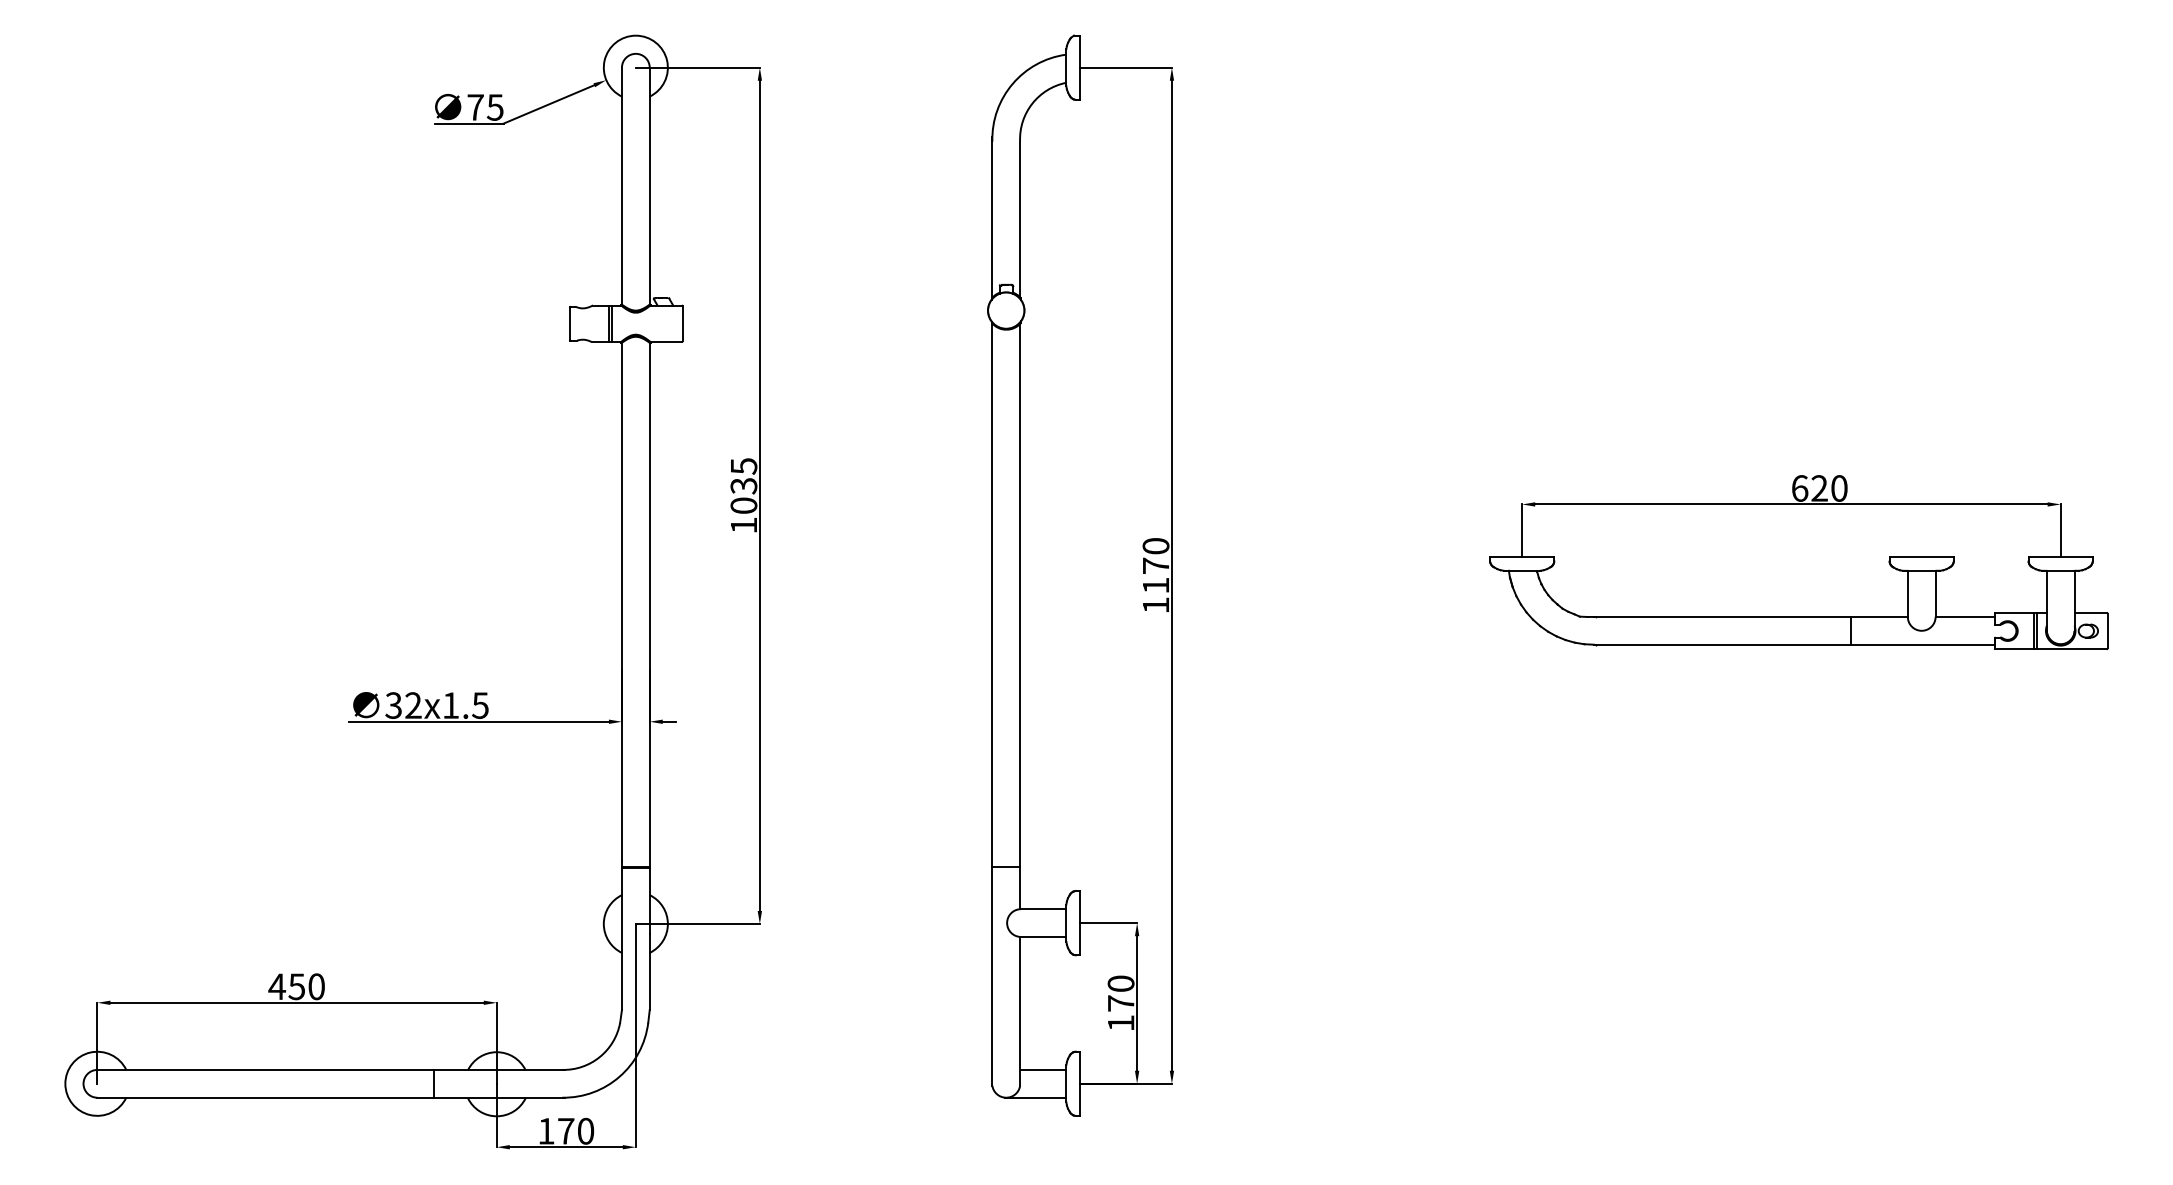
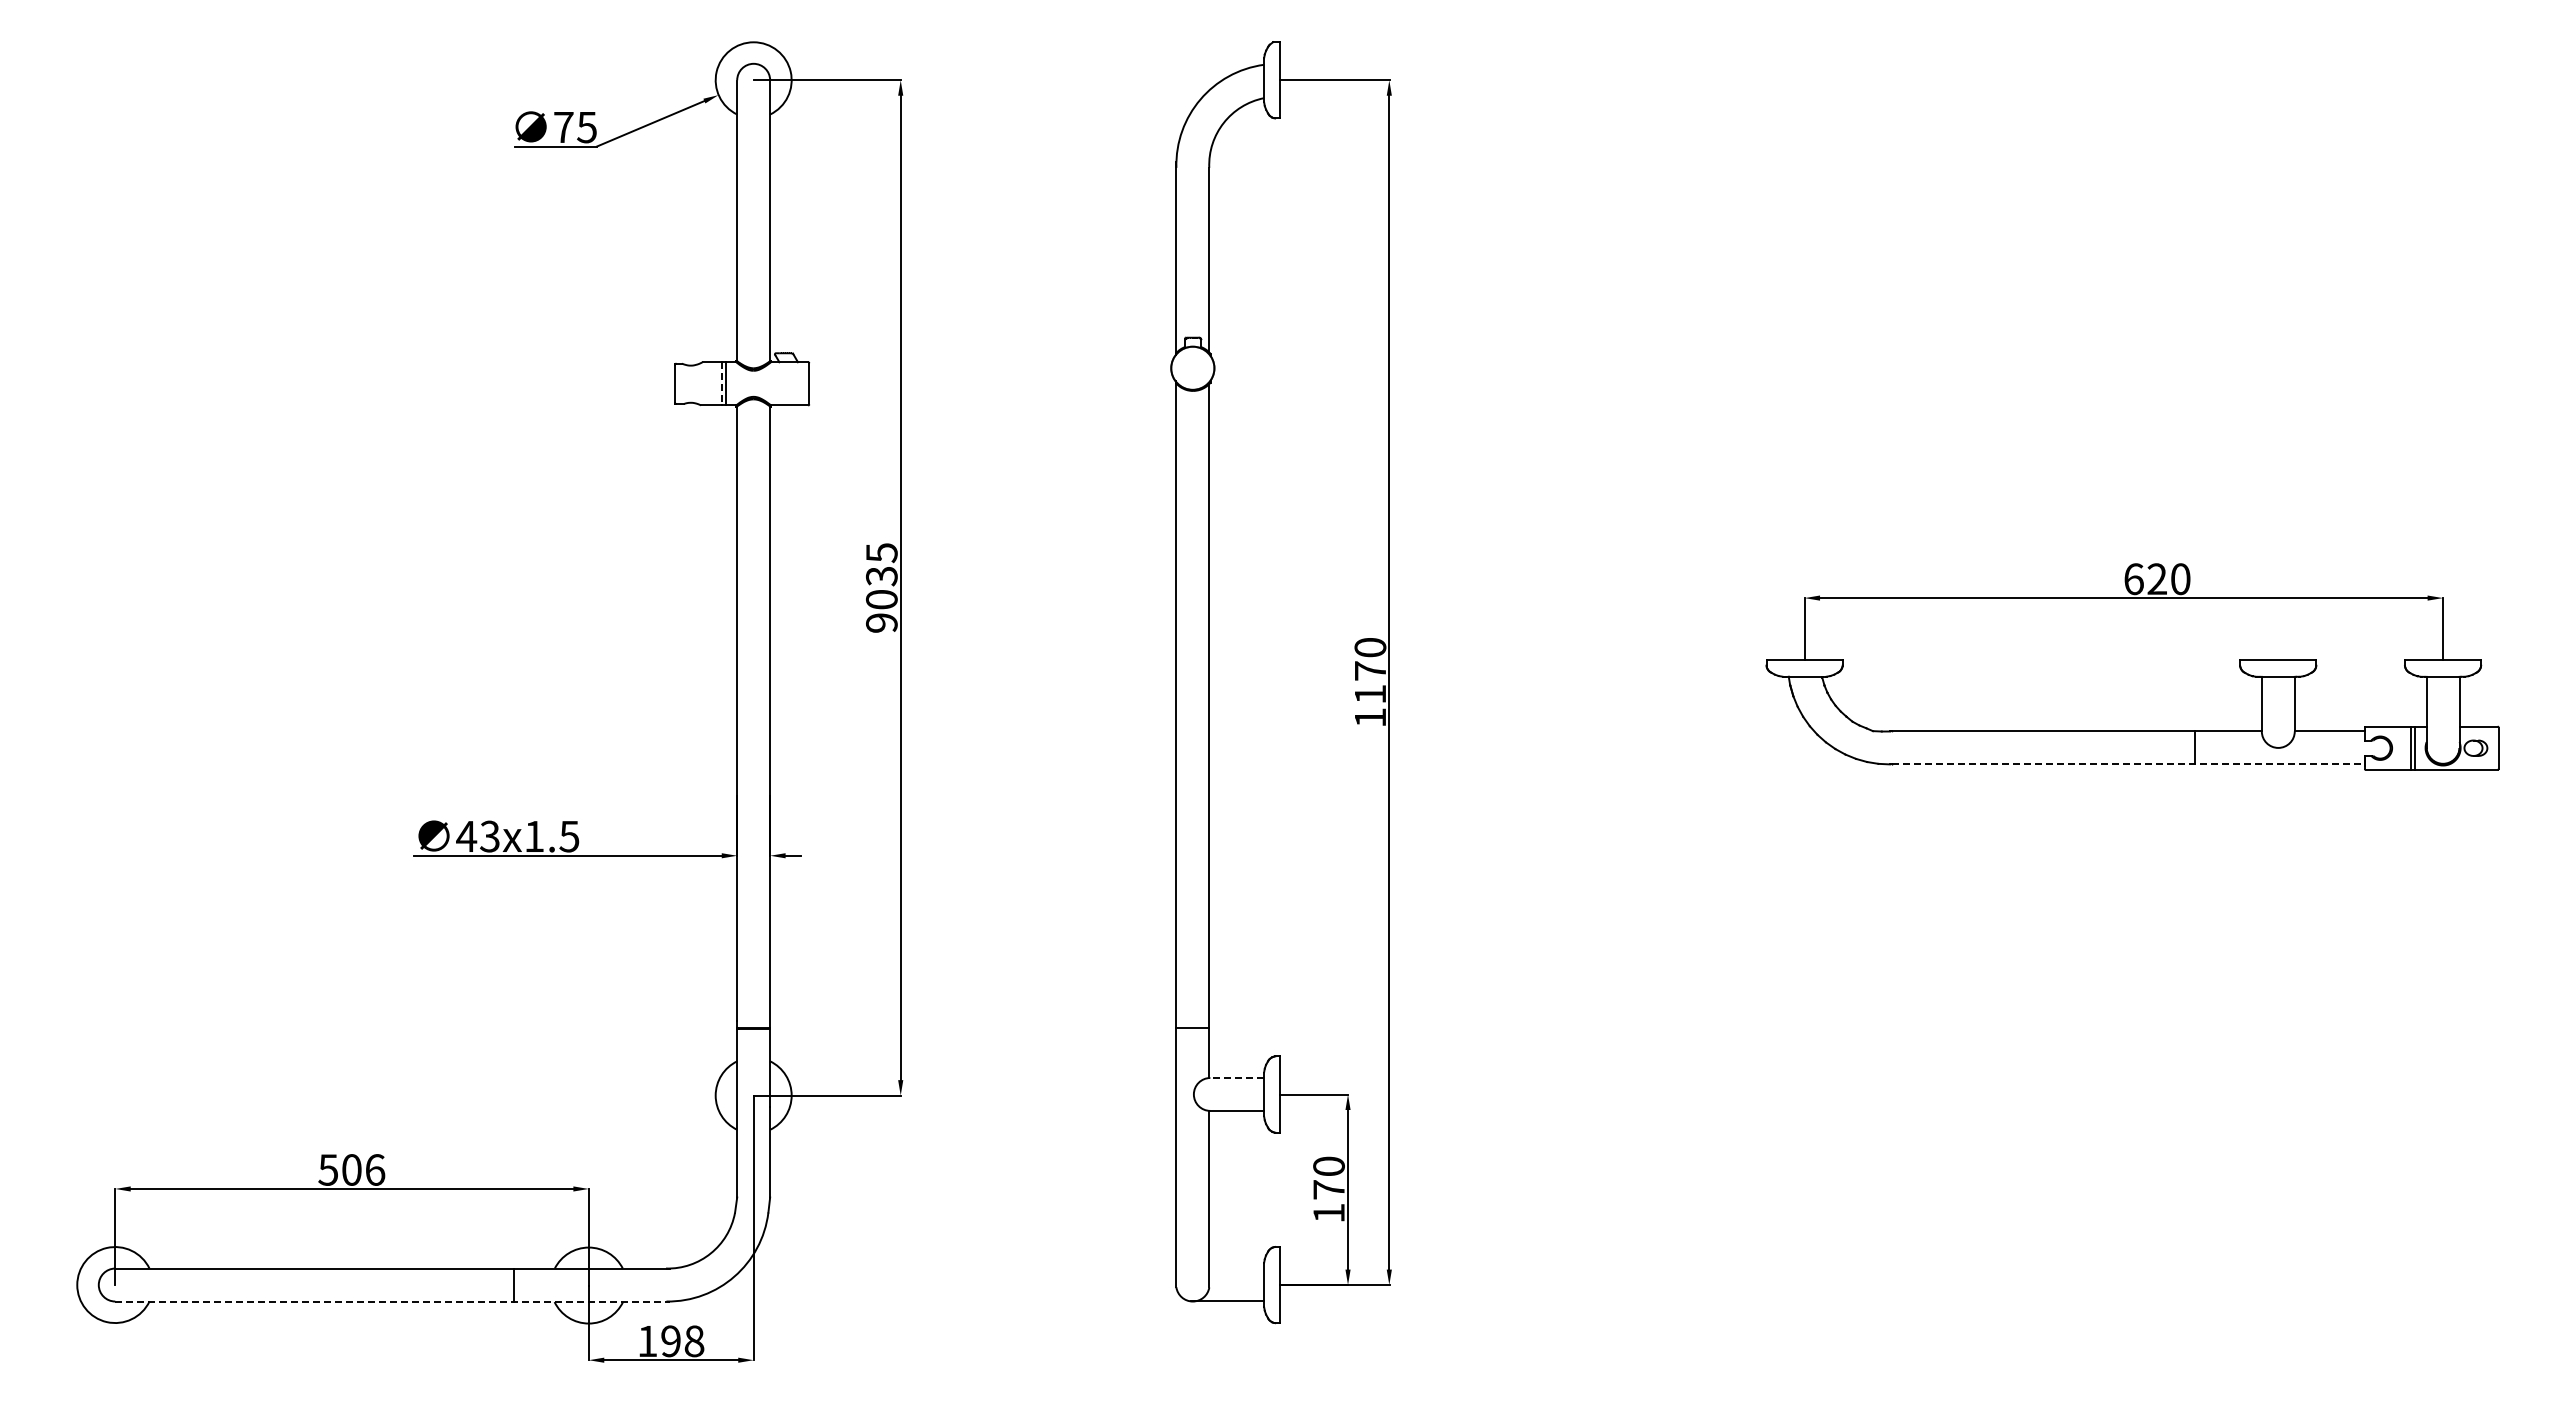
line: (608, 323) -> (721, 383), solid -> dashed
text: (743, 525) -> (881, 622), 1035 -> 9035
line: (1795, 644) -> (2128, 764), solid -> dashed
text: (402, 705) -> (477, 836), 32x1.5 -> 43x1.5
line: (1043, 908) -> (1237, 1077), solid -> dashed
text: (296, 986) -> (351, 1169), 450 -> 506
line: (1043, 1069) -> (1237, 1268), removed
line: (331, 1097) -> (392, 1301), solid -> dashed
text: (575, 1131) -> (682, 1341), 170 -> 198

